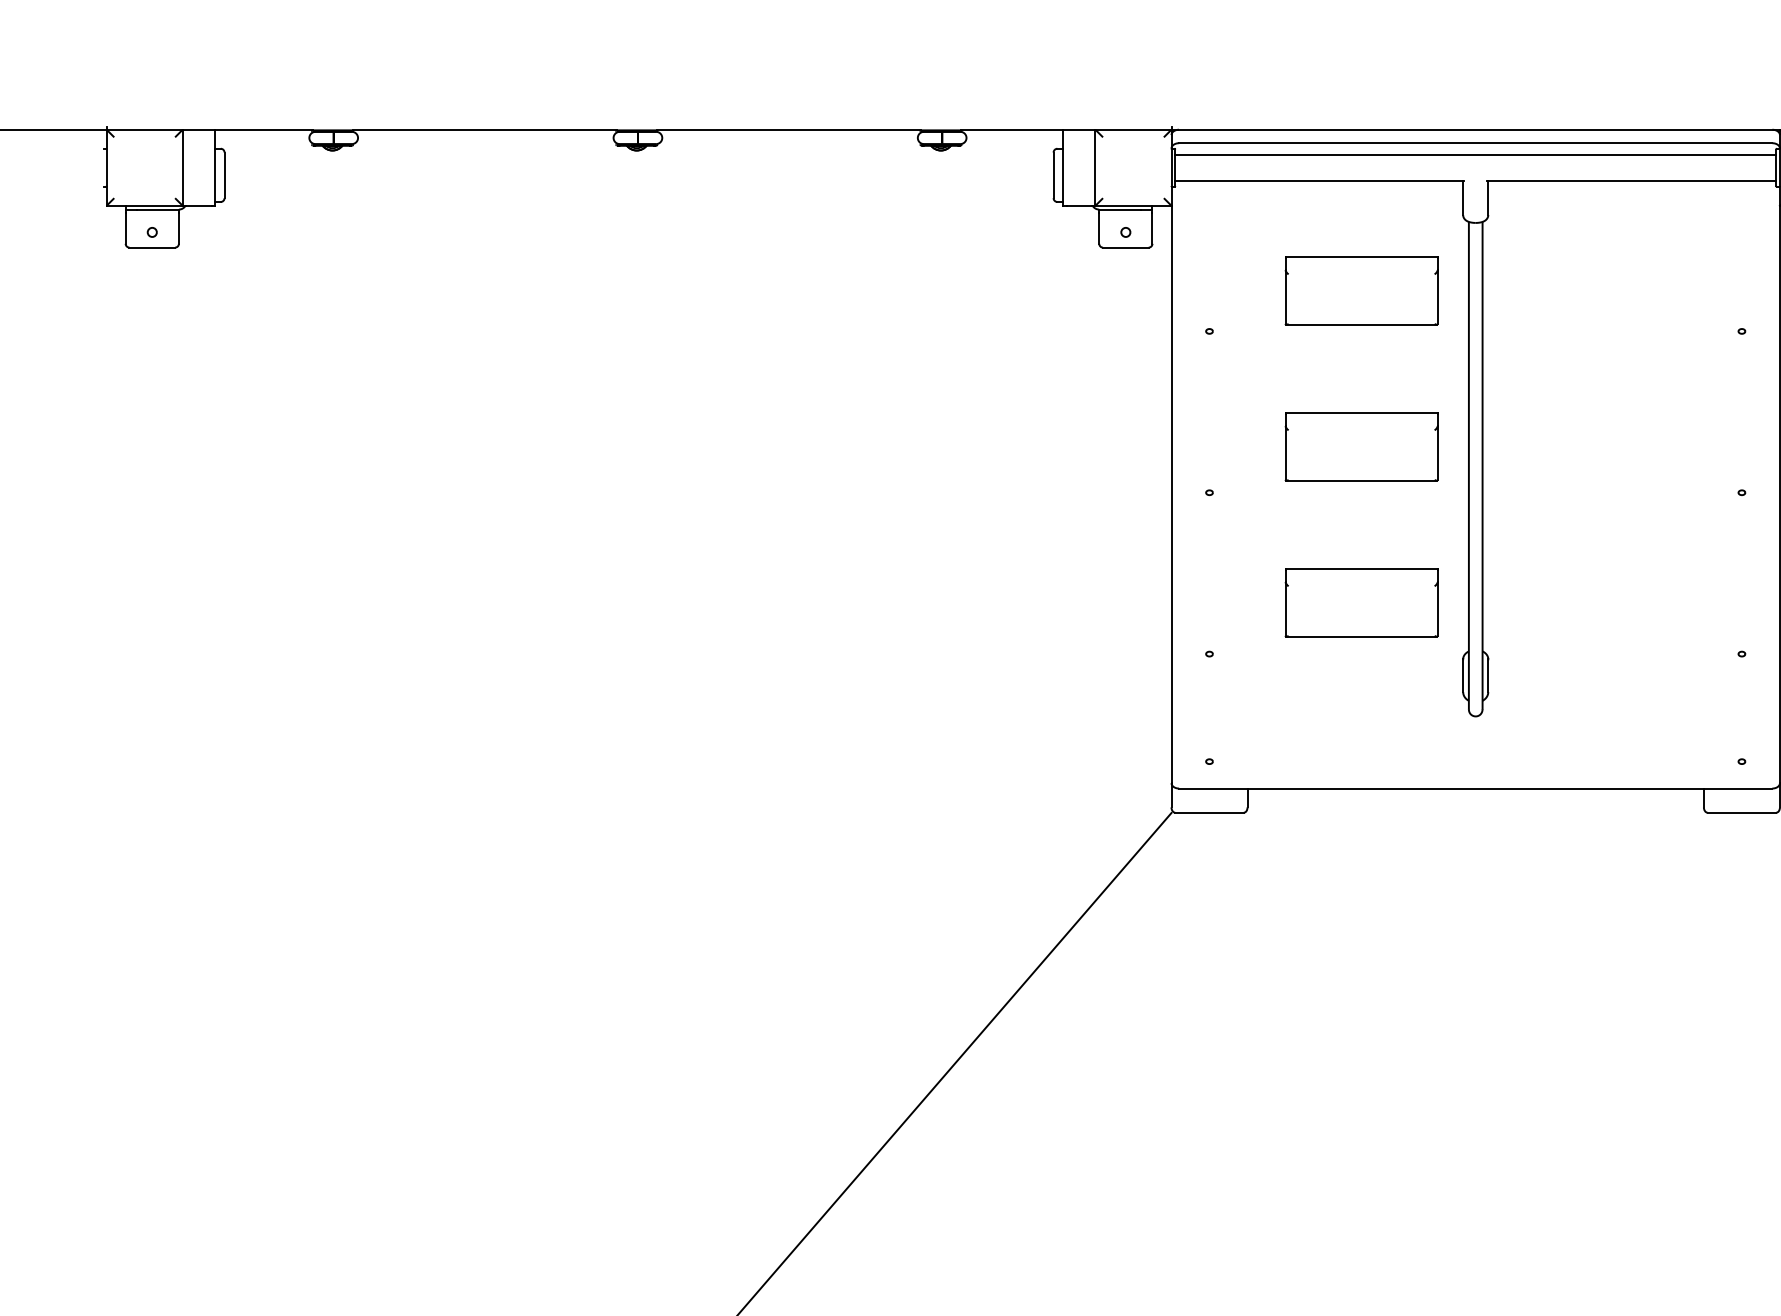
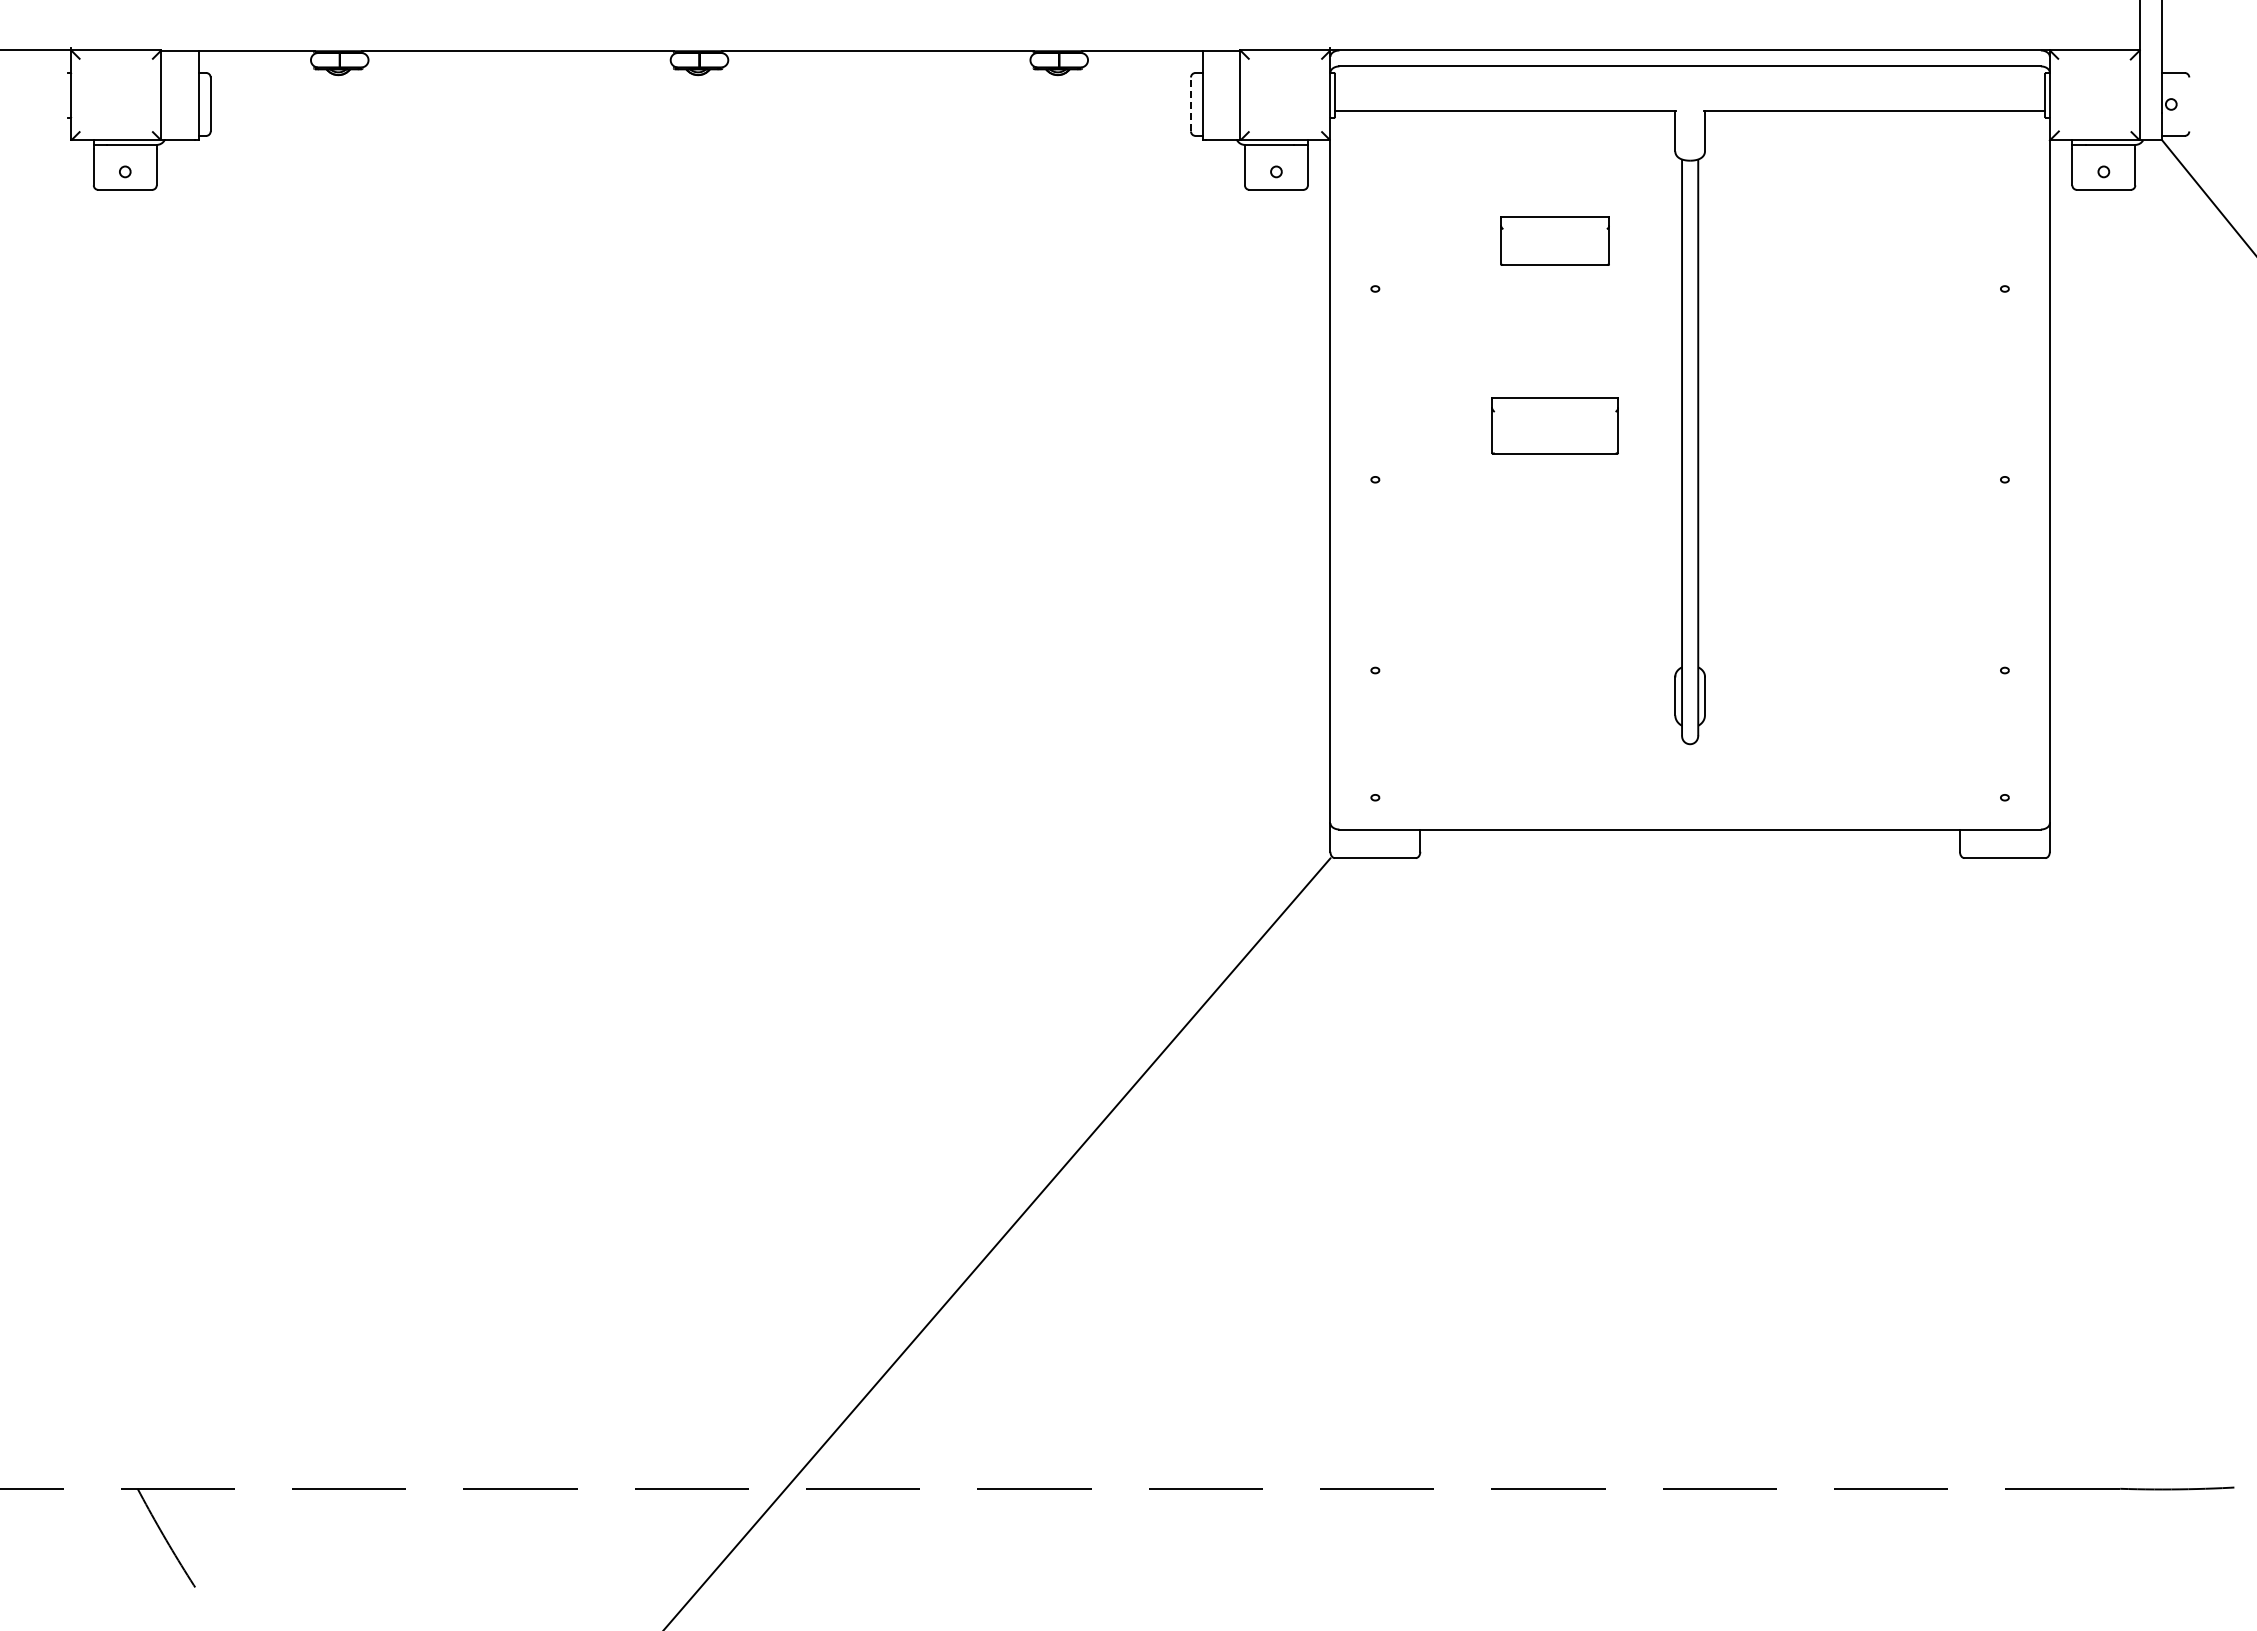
line: (1475, 155) -> (1689, 80), removed
line: (1054, 175) -> (1191, 104), solid -> dashed
part: (1361, 290) -> (1554, 240), size x0.6
part: (1361, 446) -> (1554, 425), size x0.7
part: (1361, 602) -> (1554, 609), removed

